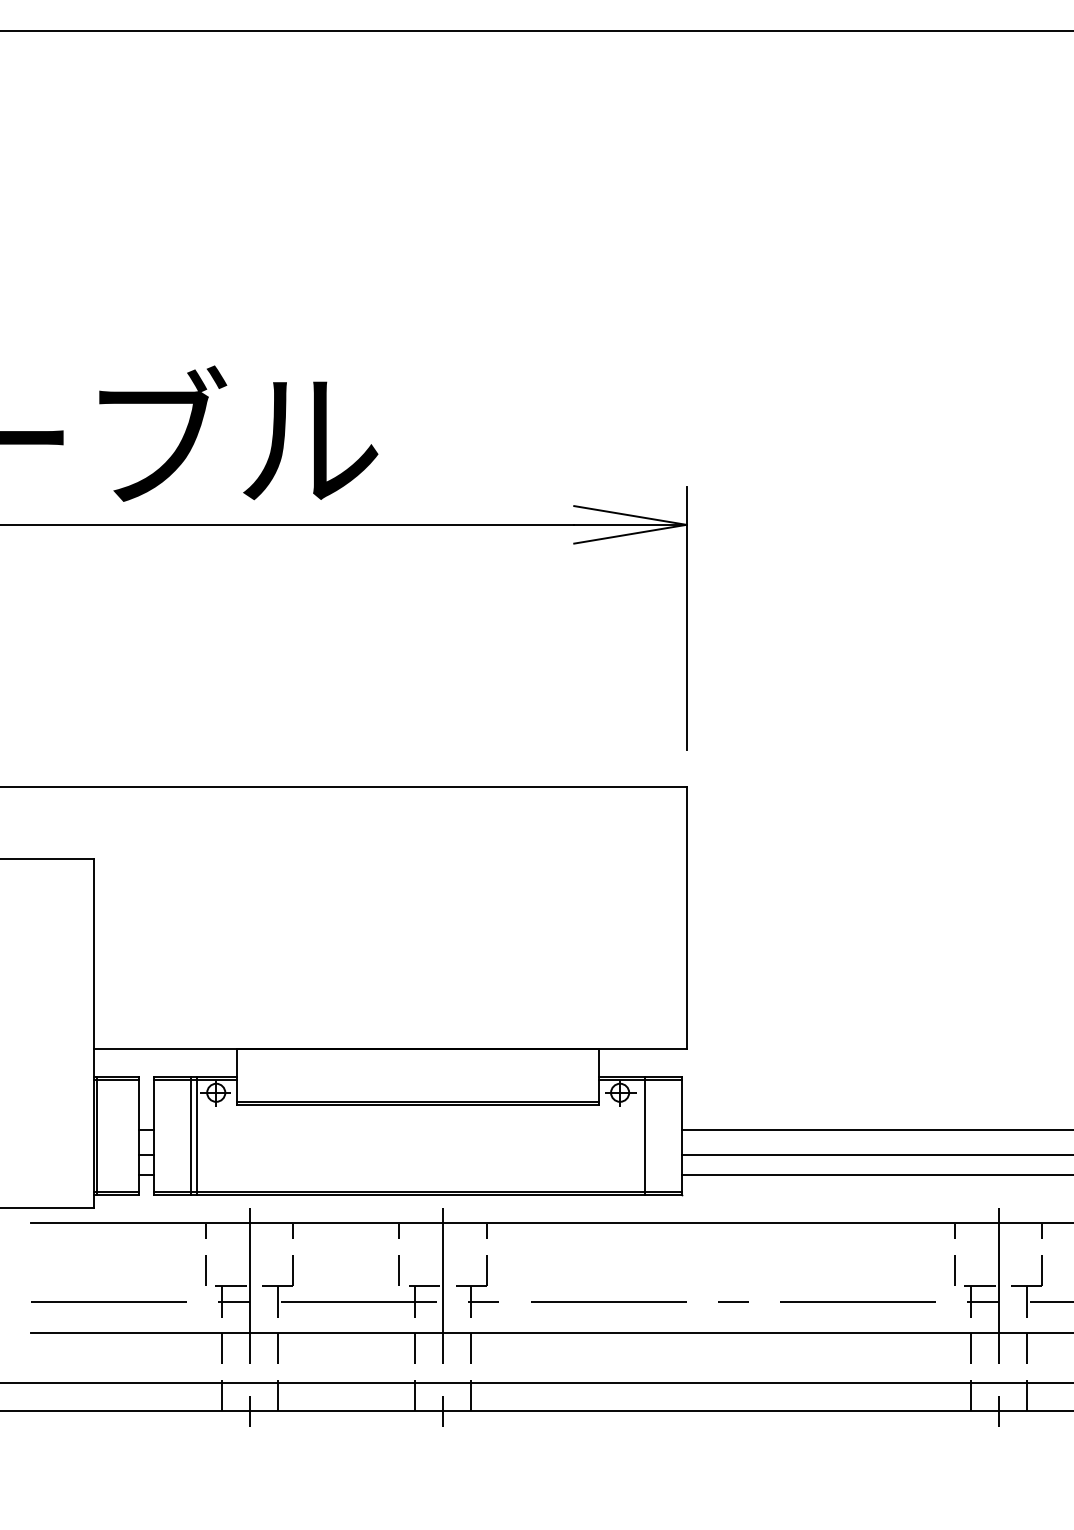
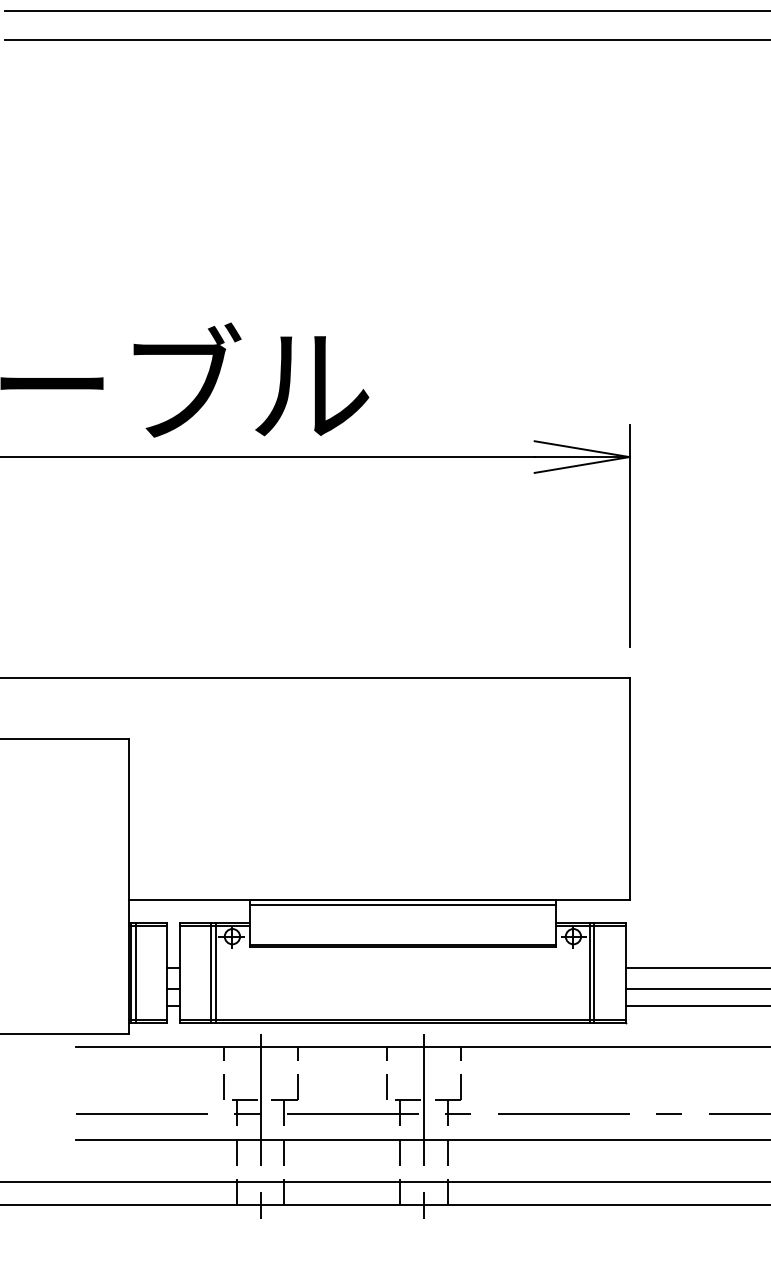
line: (418, 1055) -> (403, 905), added
line: (102, 1136) -> (136, 973), added
line: (639, 1136) -> (589, 973), added

